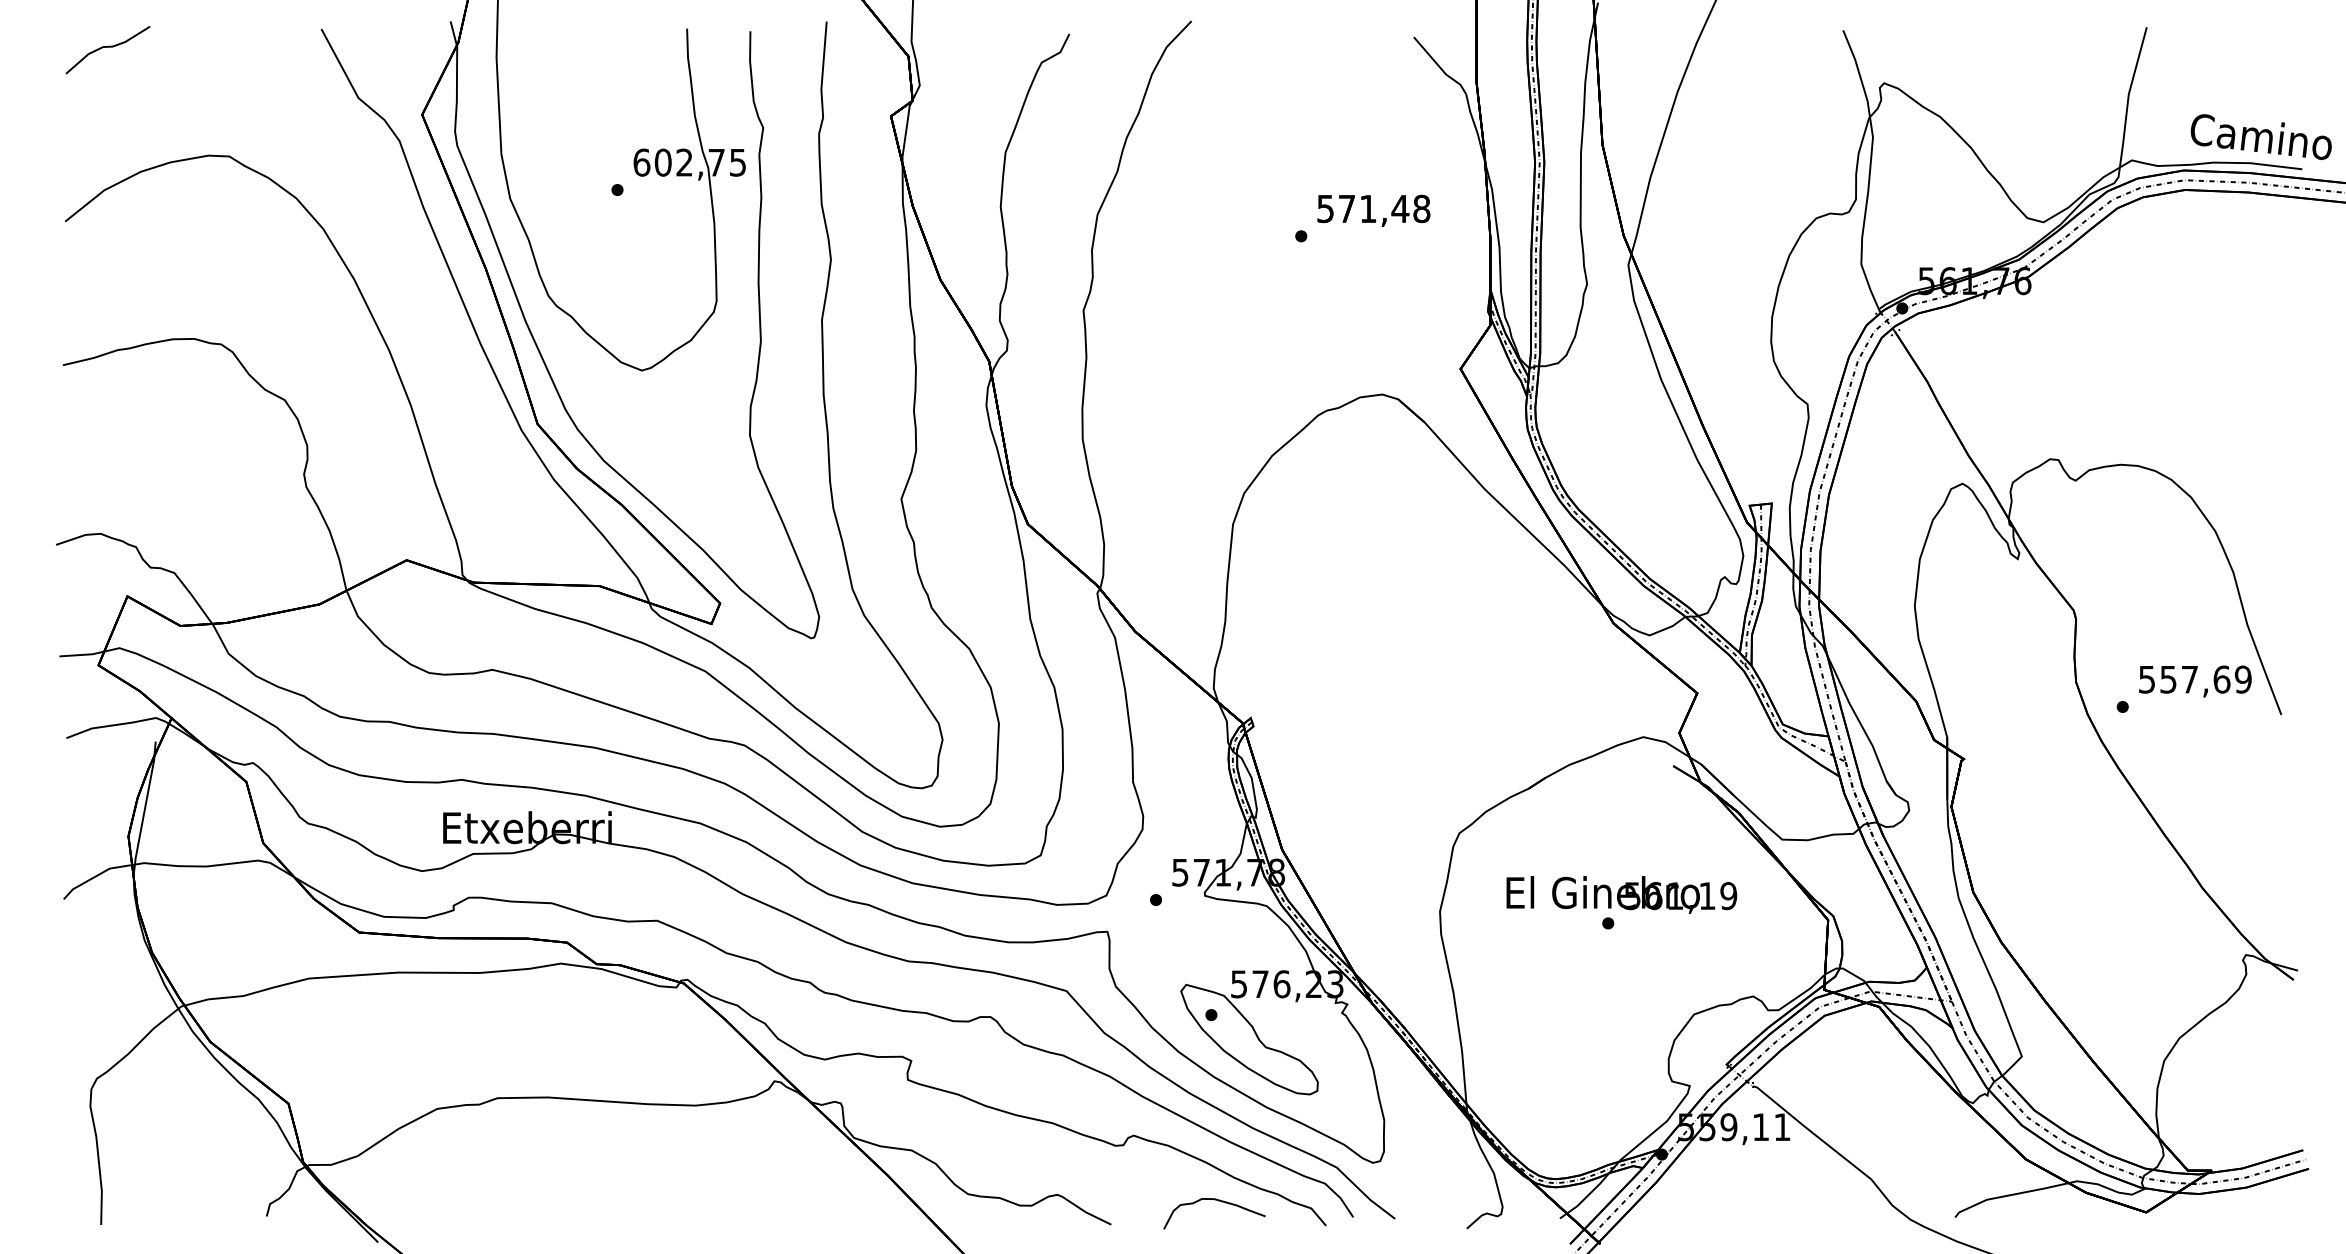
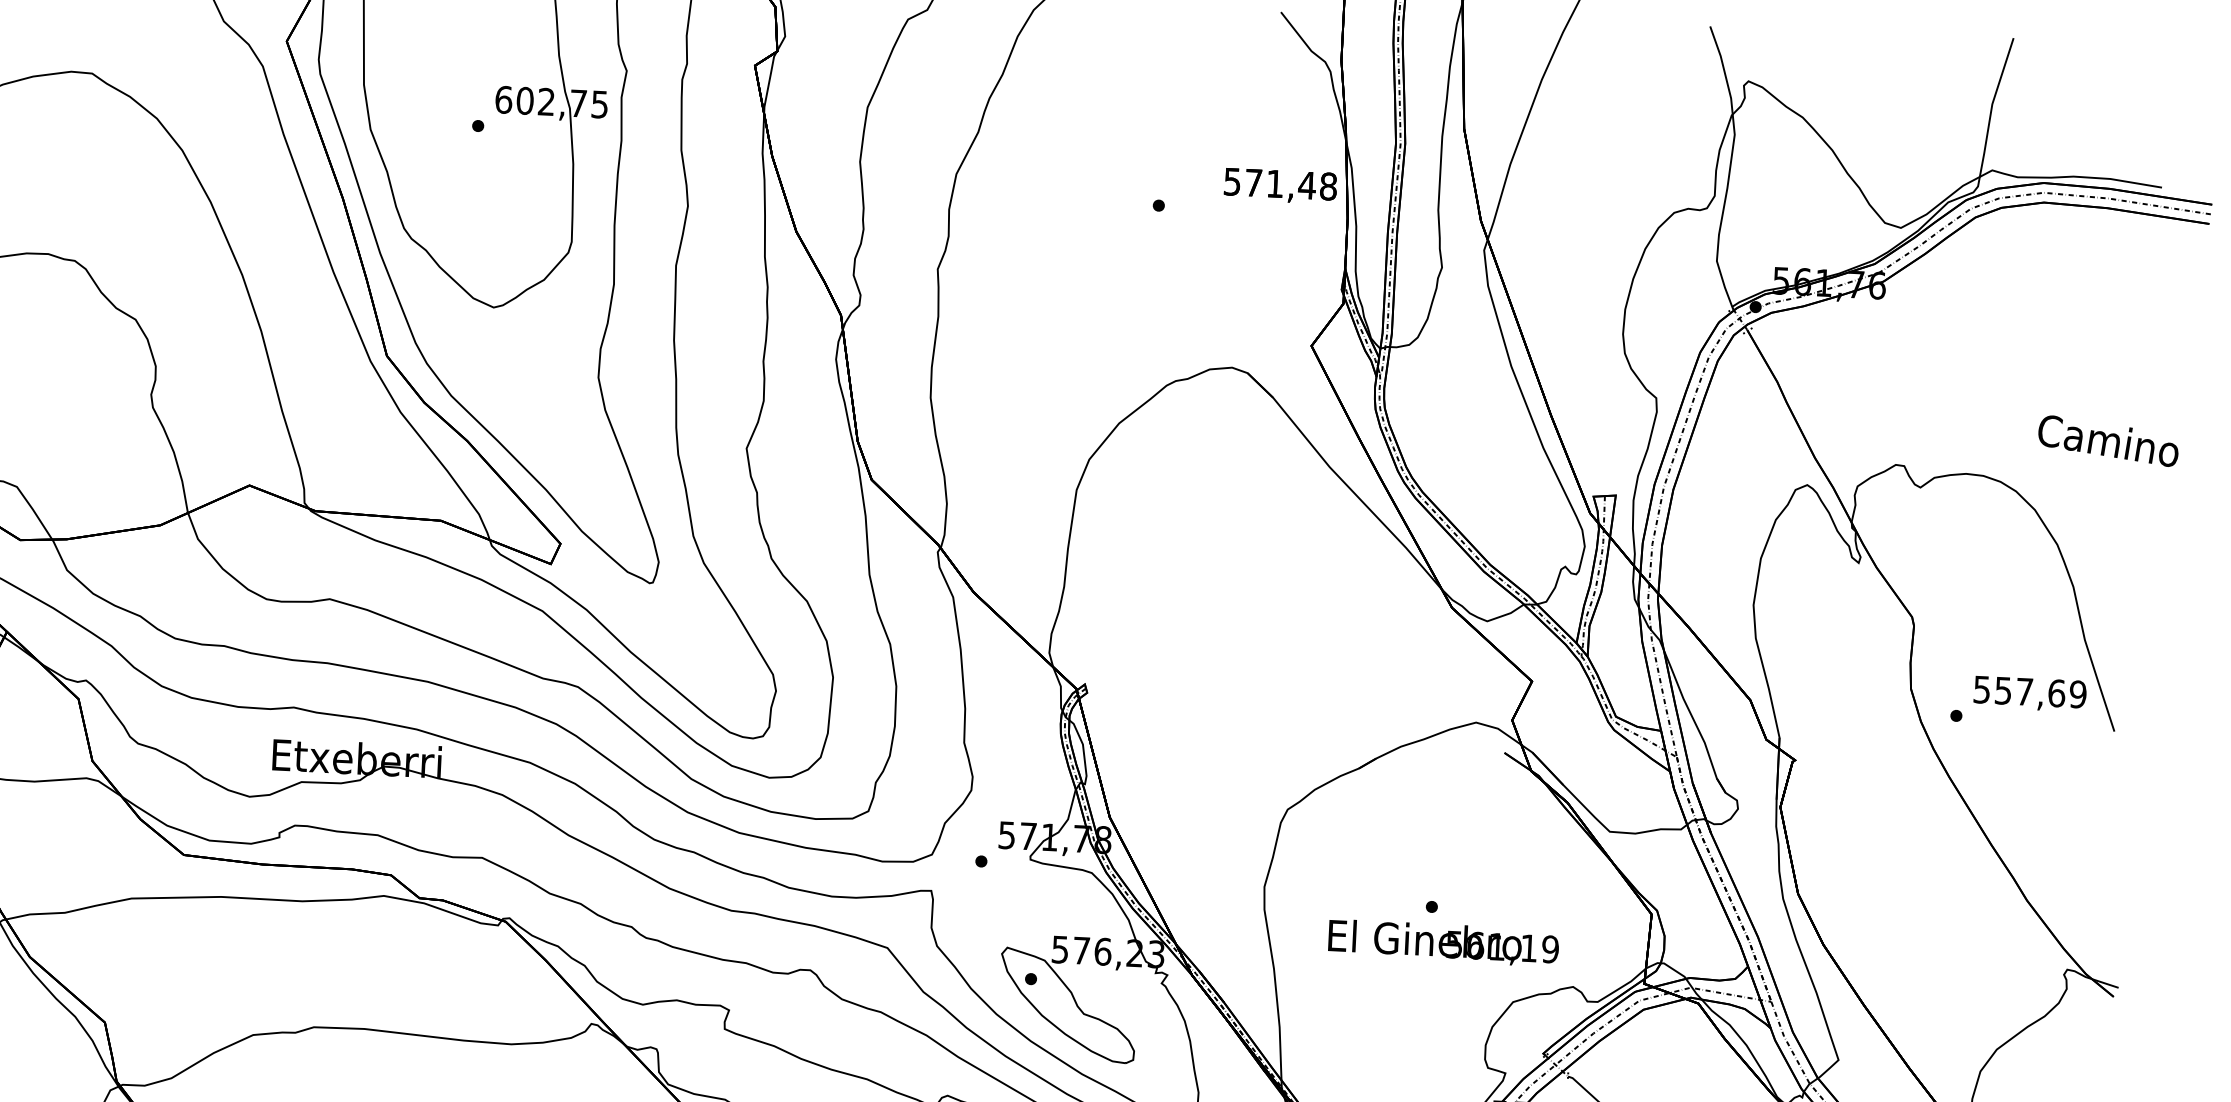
text: (2260, 136) -> (2107, 440), moved
text: (1373, 210) -> (1280, 185), moved
text: (1621, 894) -> (1443, 942), moved

